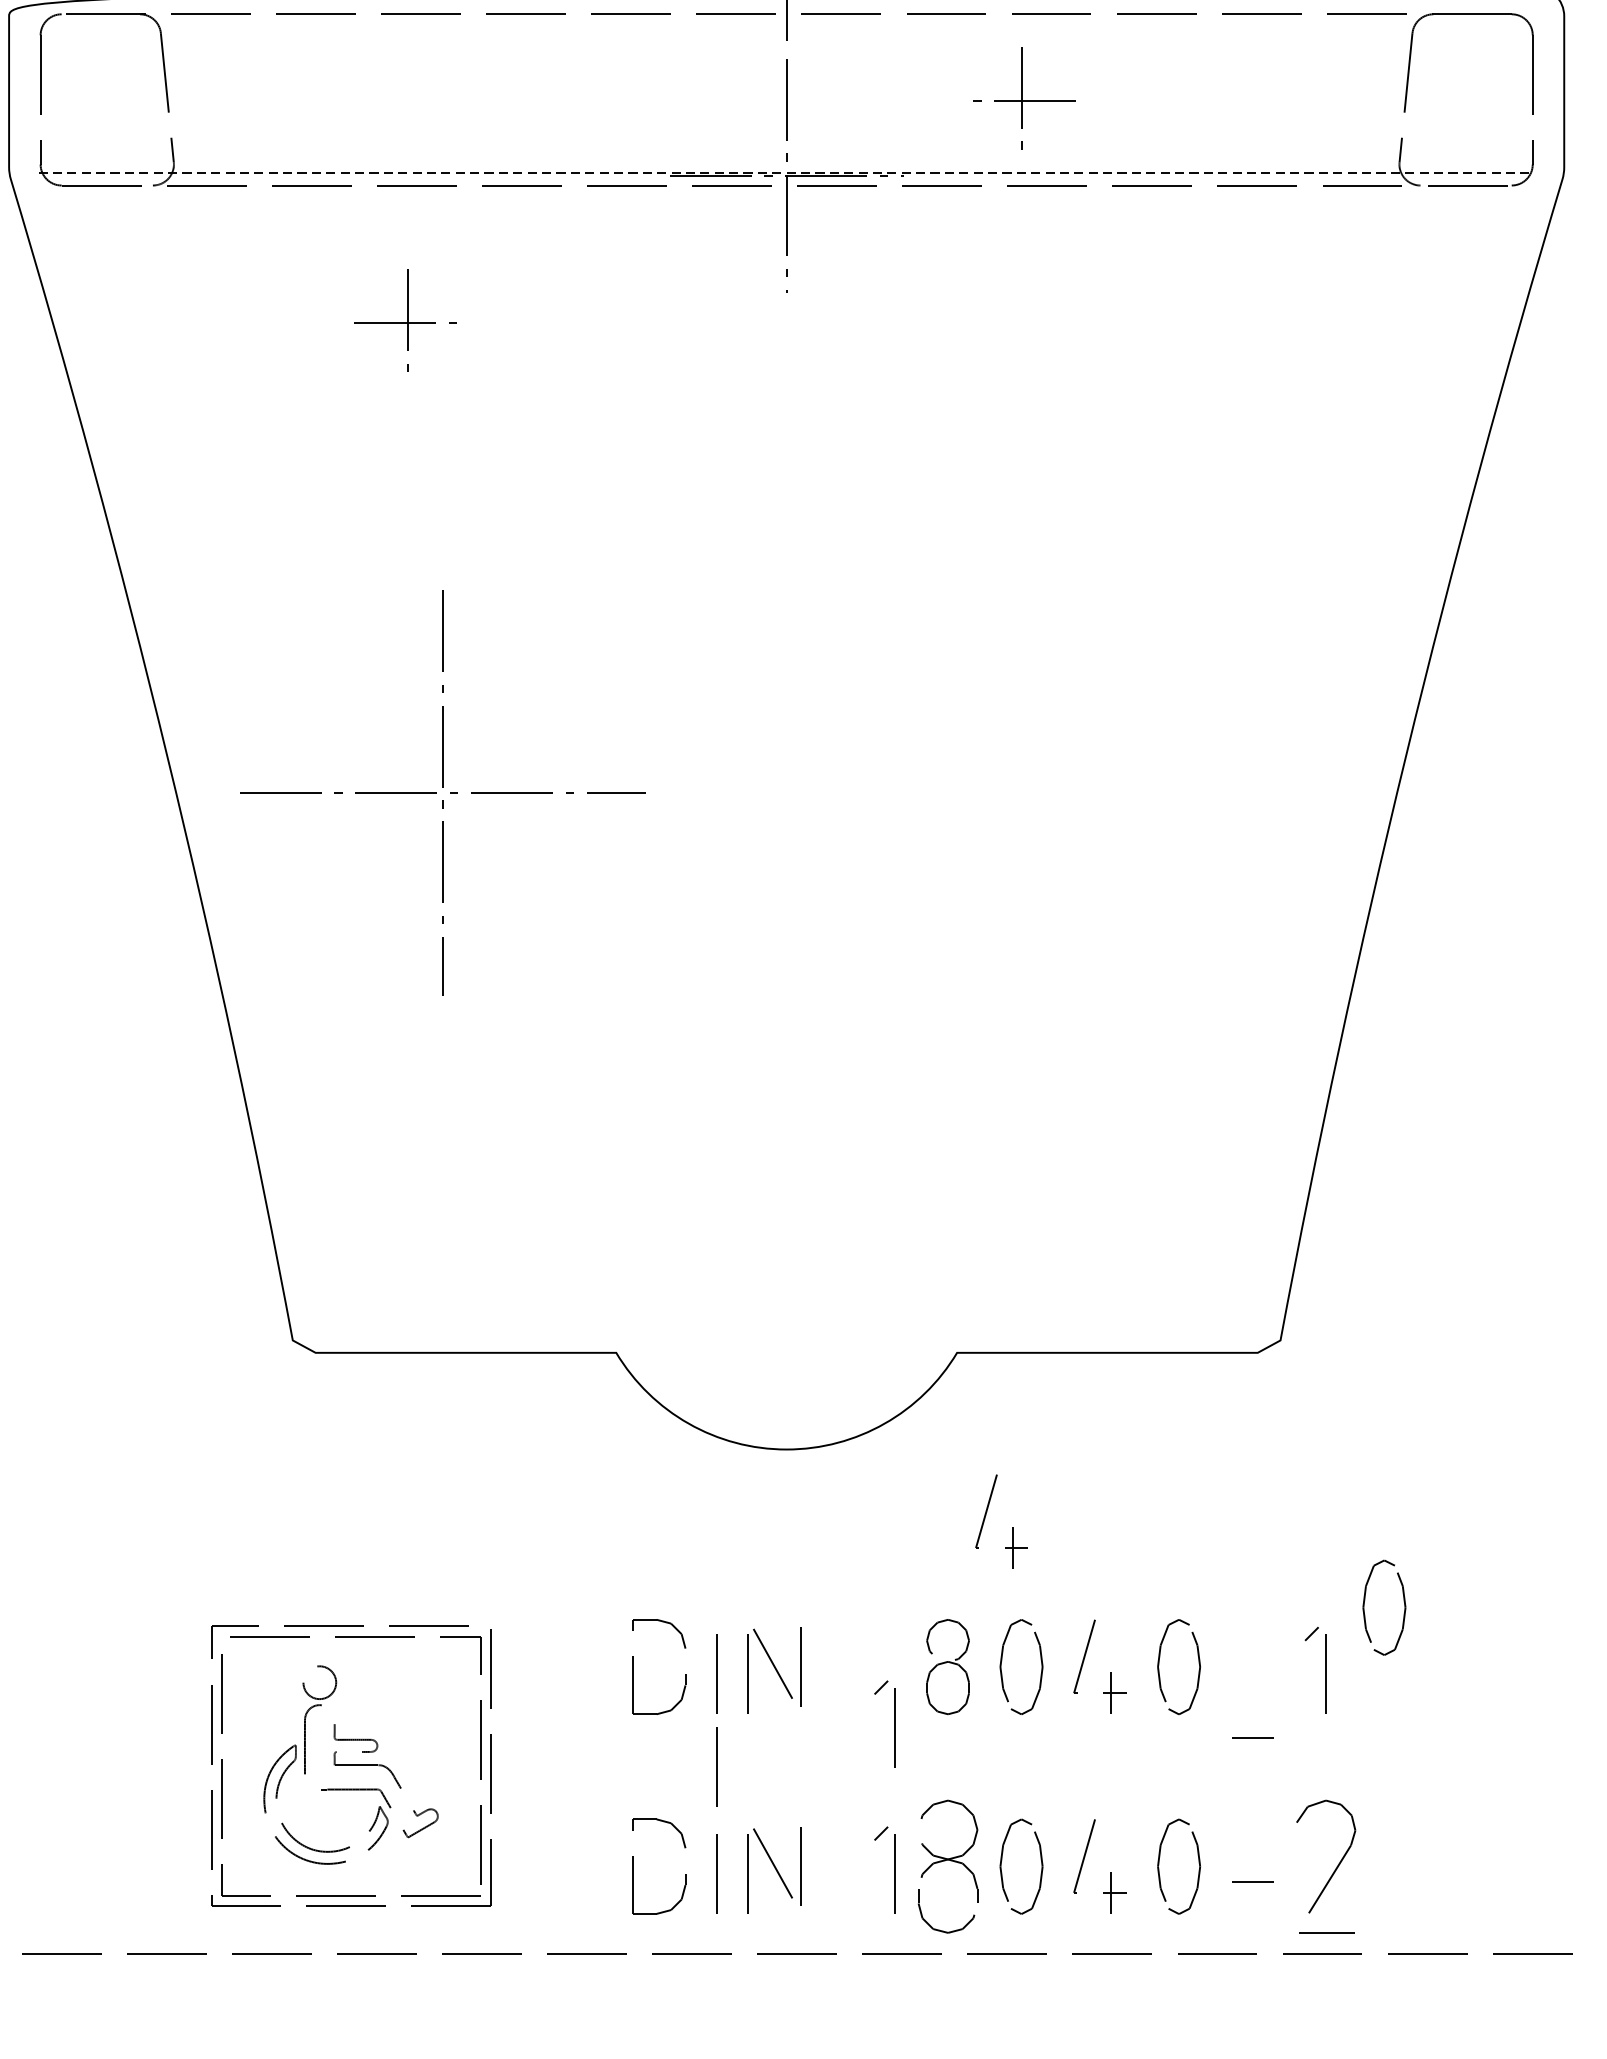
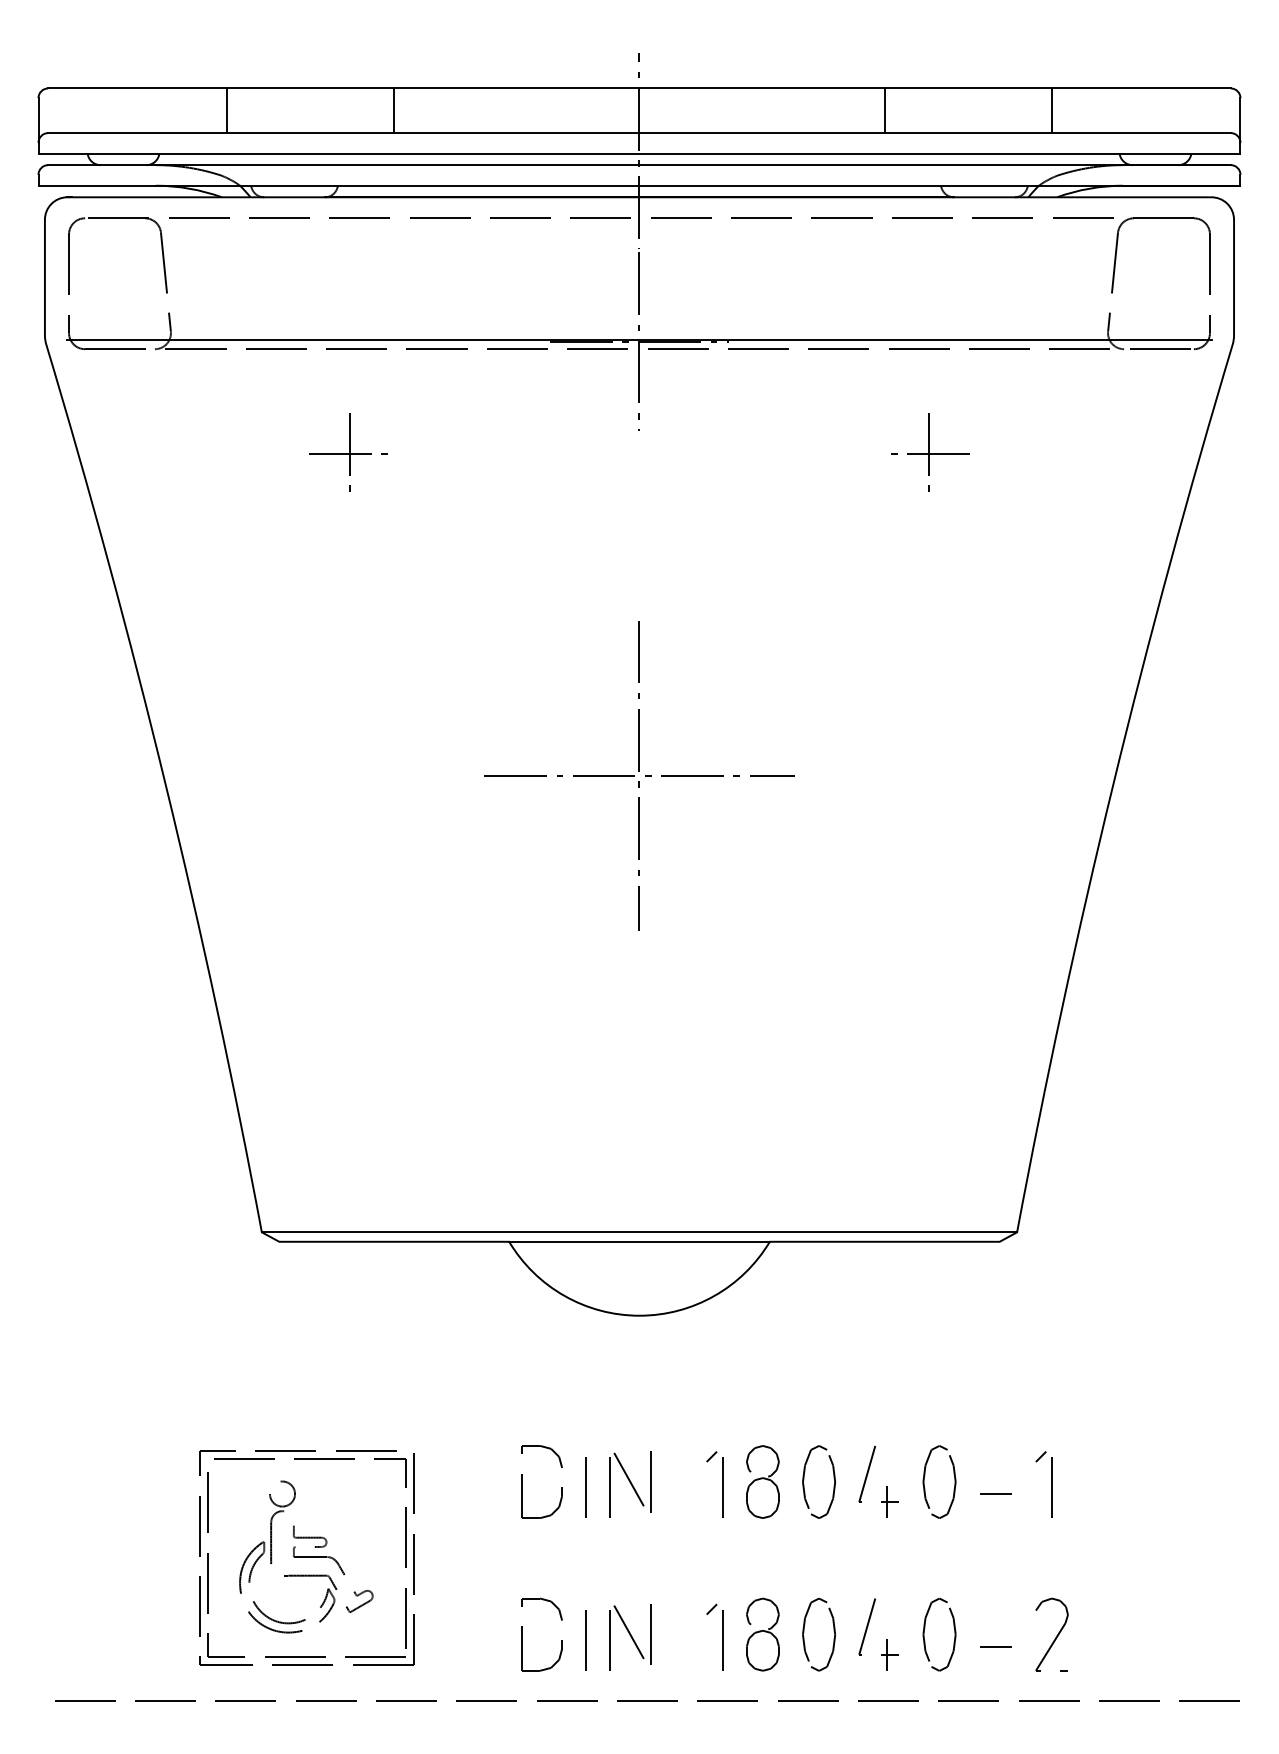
part: (1024, 98) -> (930, 452), moved
line: (786, 174) -> (639, 340), dashed -> solid
part: (442, 792) -> (639, 775), moved
line: (786, 1340) -> (639, 1232), added
line: (786, 1352) -> (639, 1241), added
part: (1011, 1527) -> (811, 1375), removed
part: (1364, 1607) -> (1081, 1436), removed
line: (895, 1723) -> (722, 1484), moved
line: (1252, 1736) -> (995, 1493), moved
line: (716, 1767) -> (585, 1558), removed
part: (947, 1866) -> (762, 1634), size x0.71
part: (1325, 1866) -> (1051, 1634), size x0.71

